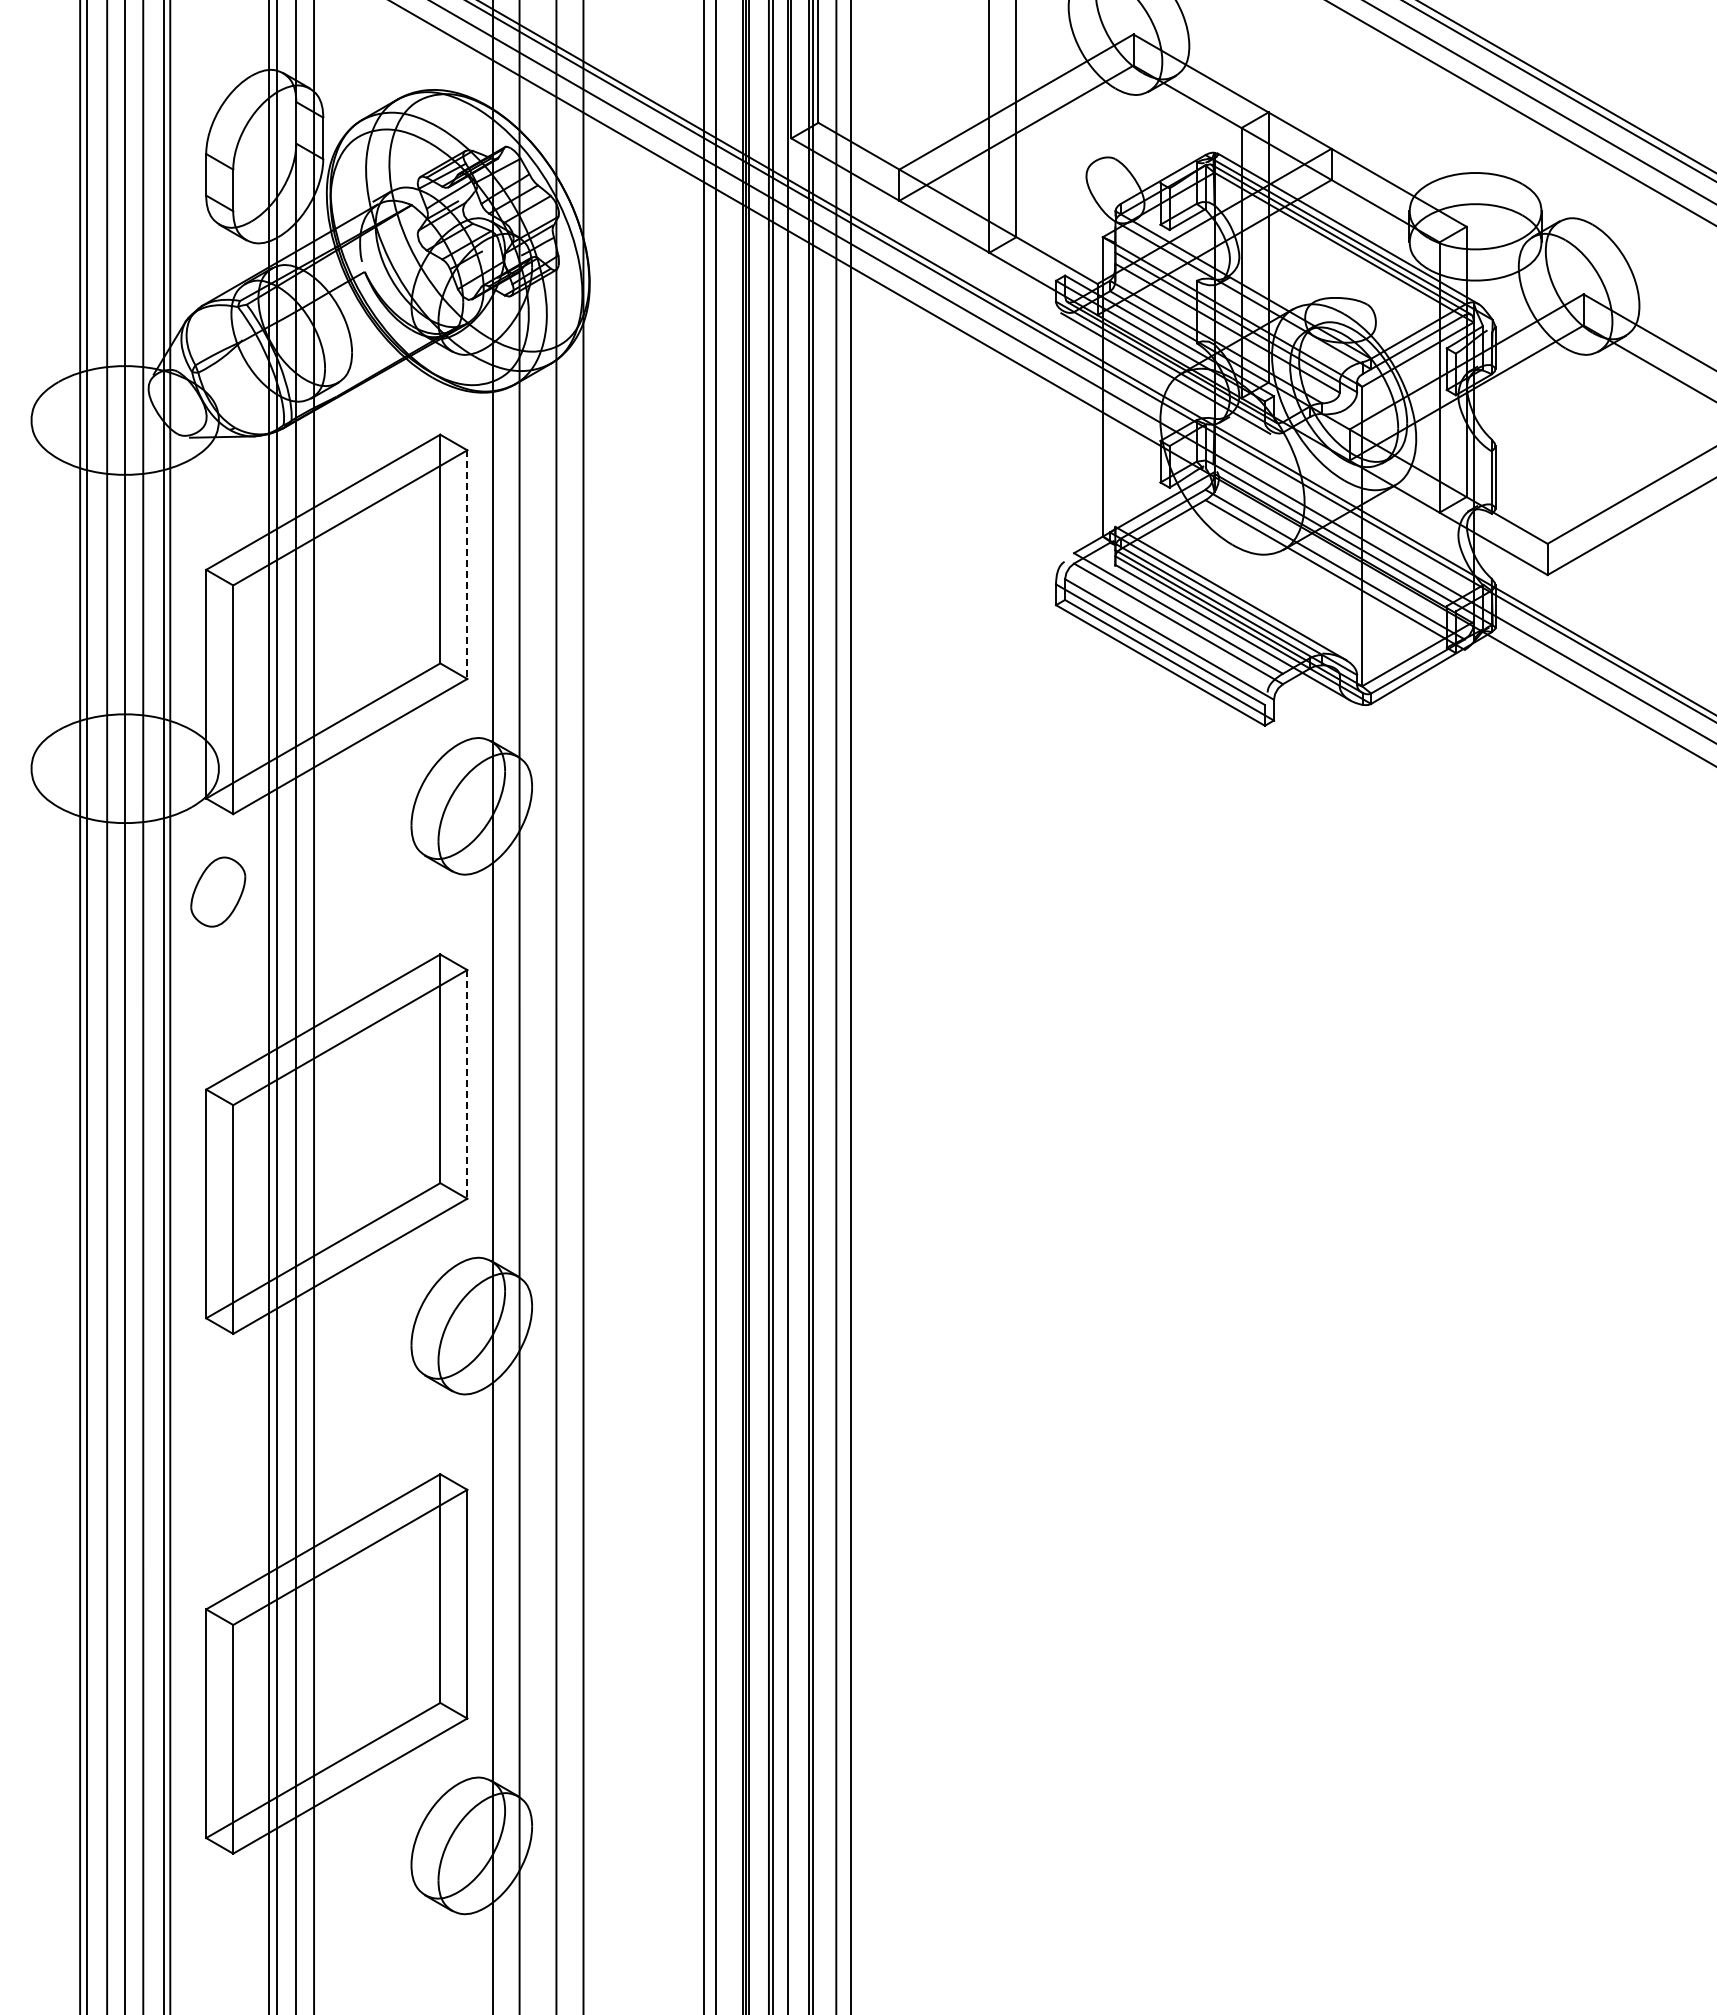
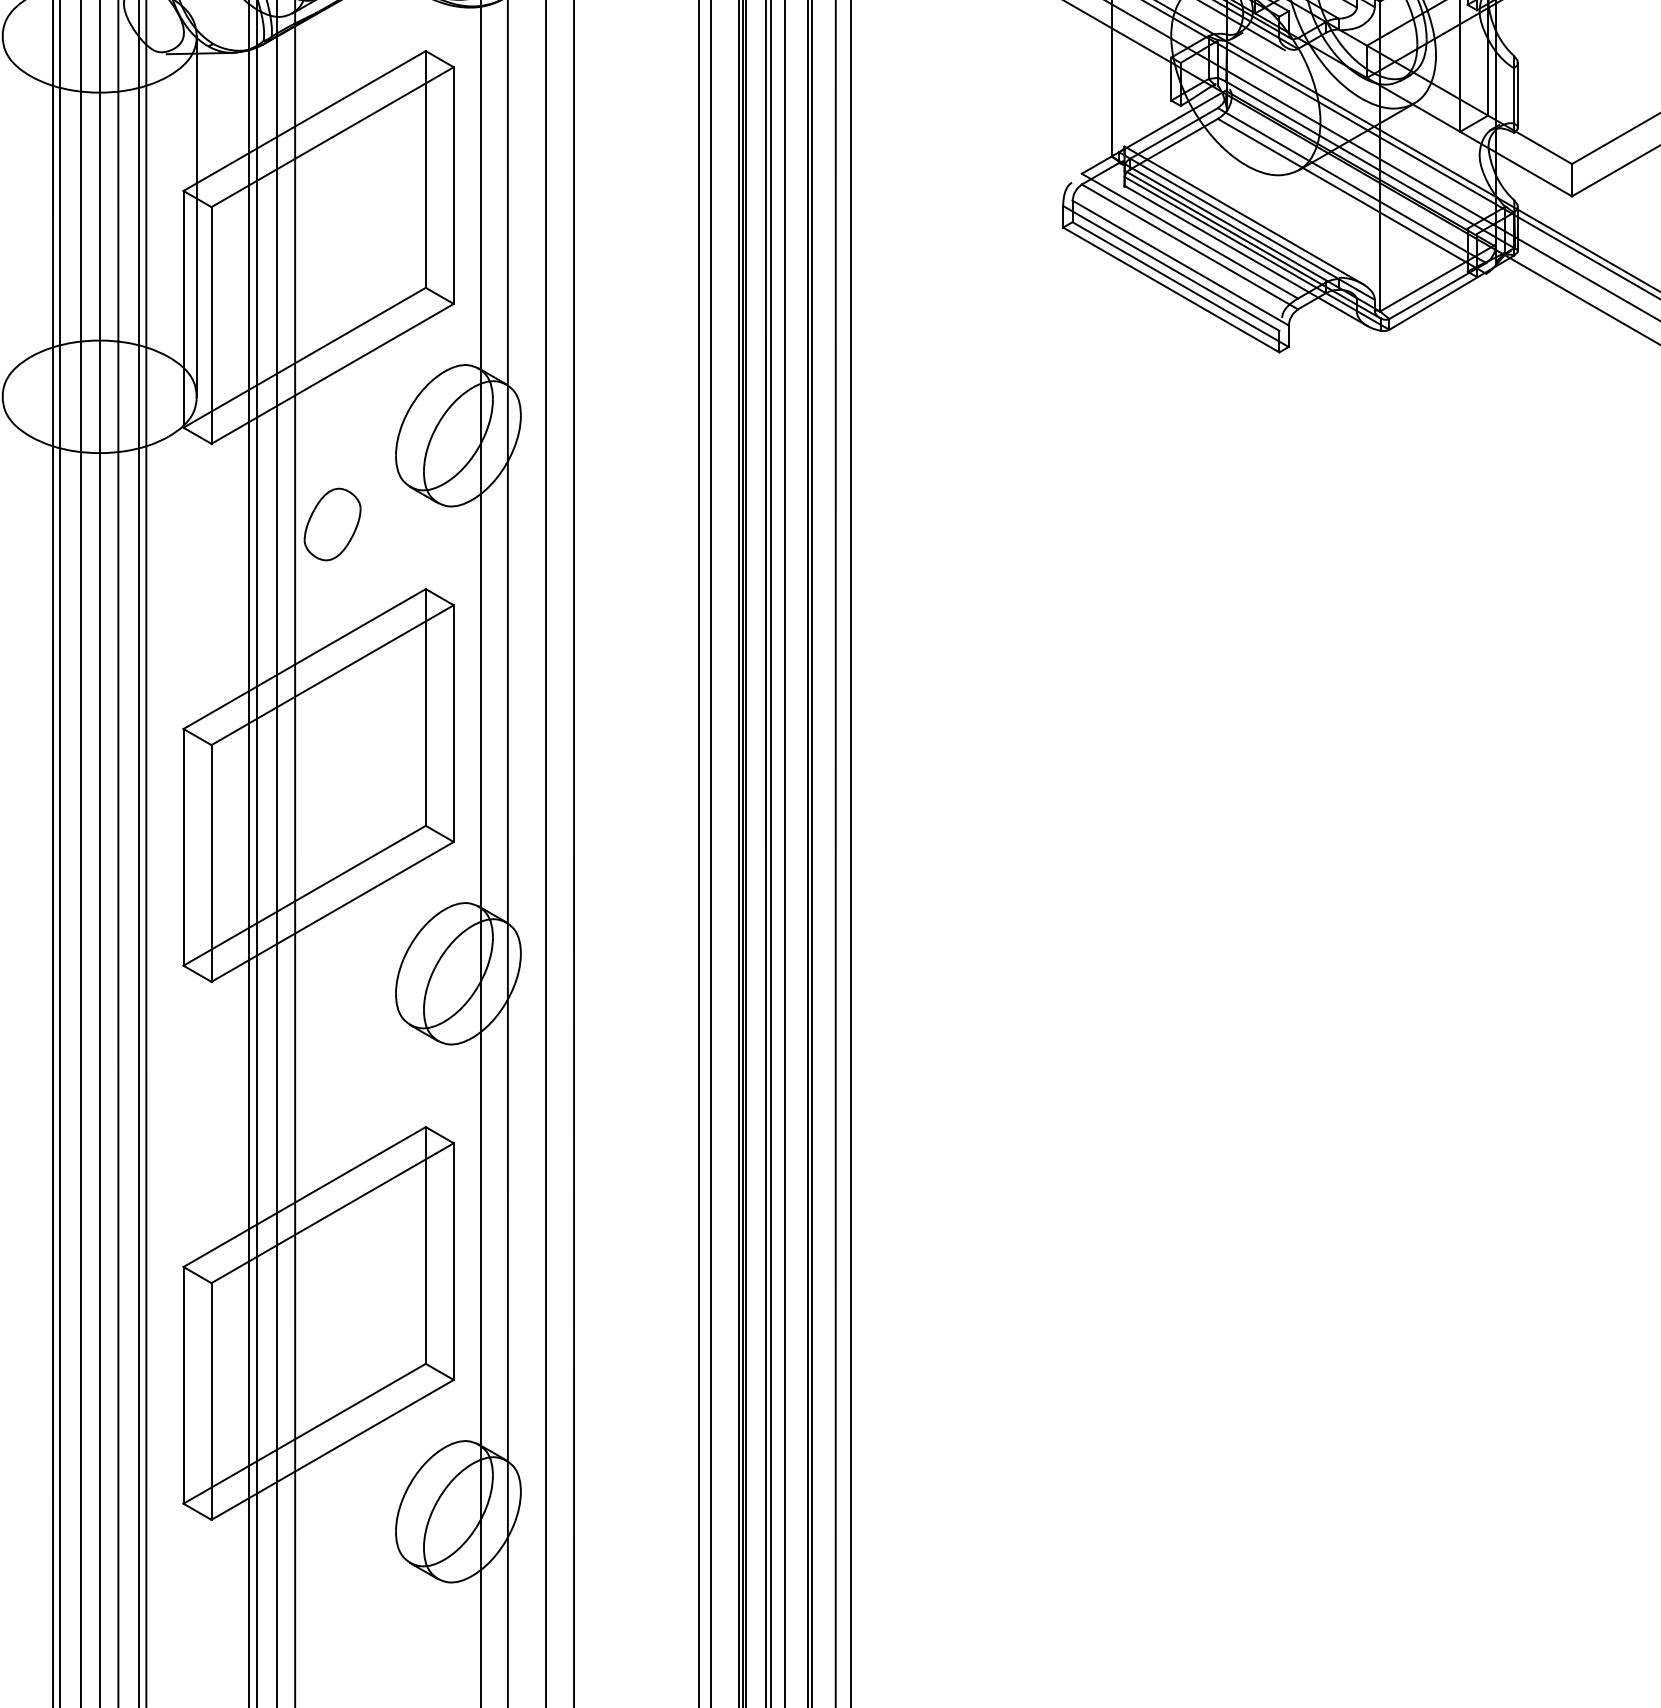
line: (467, 565) -> (453, 186), dashed -> solid
line: (219, 594) -> (197, 216), added
part: (218, 891) -> (332, 523), moved
line: (467, 1084) -> (453, 723), dashed -> solid

